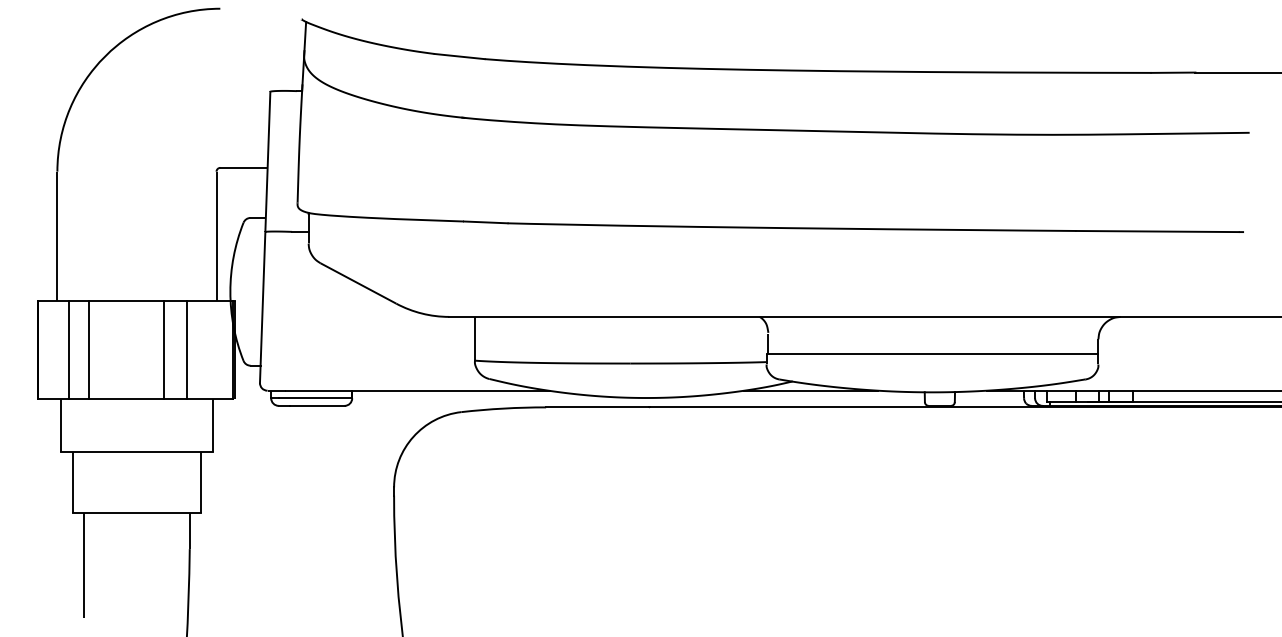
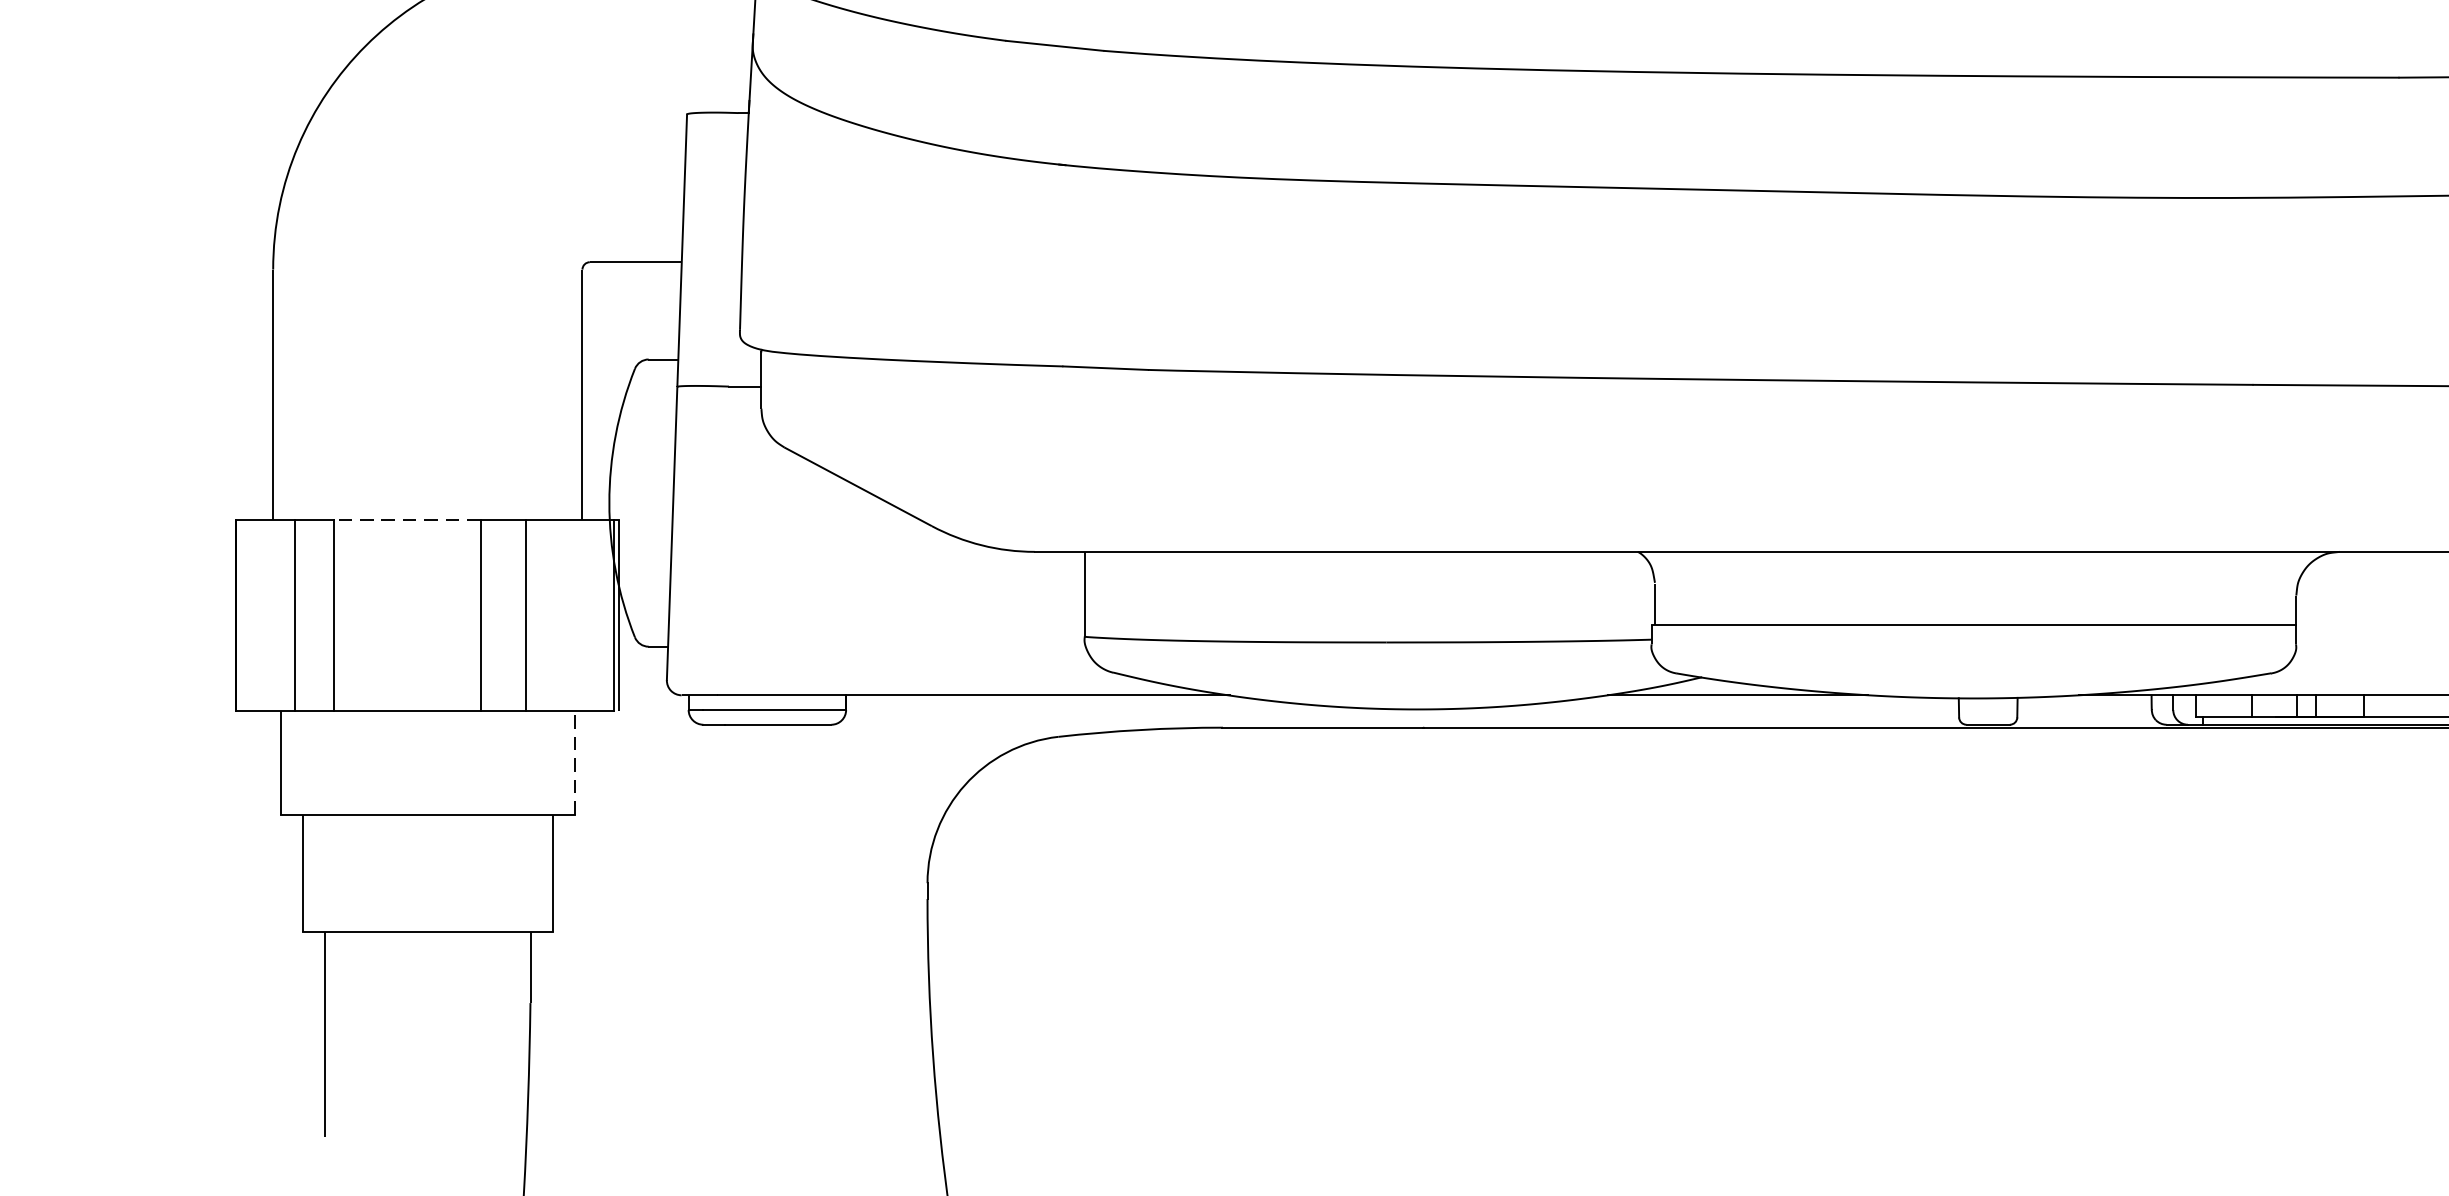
line: (126, 300) -> (407, 519), solid -> dashed
line: (212, 425) -> (574, 762), solid -> dashed

